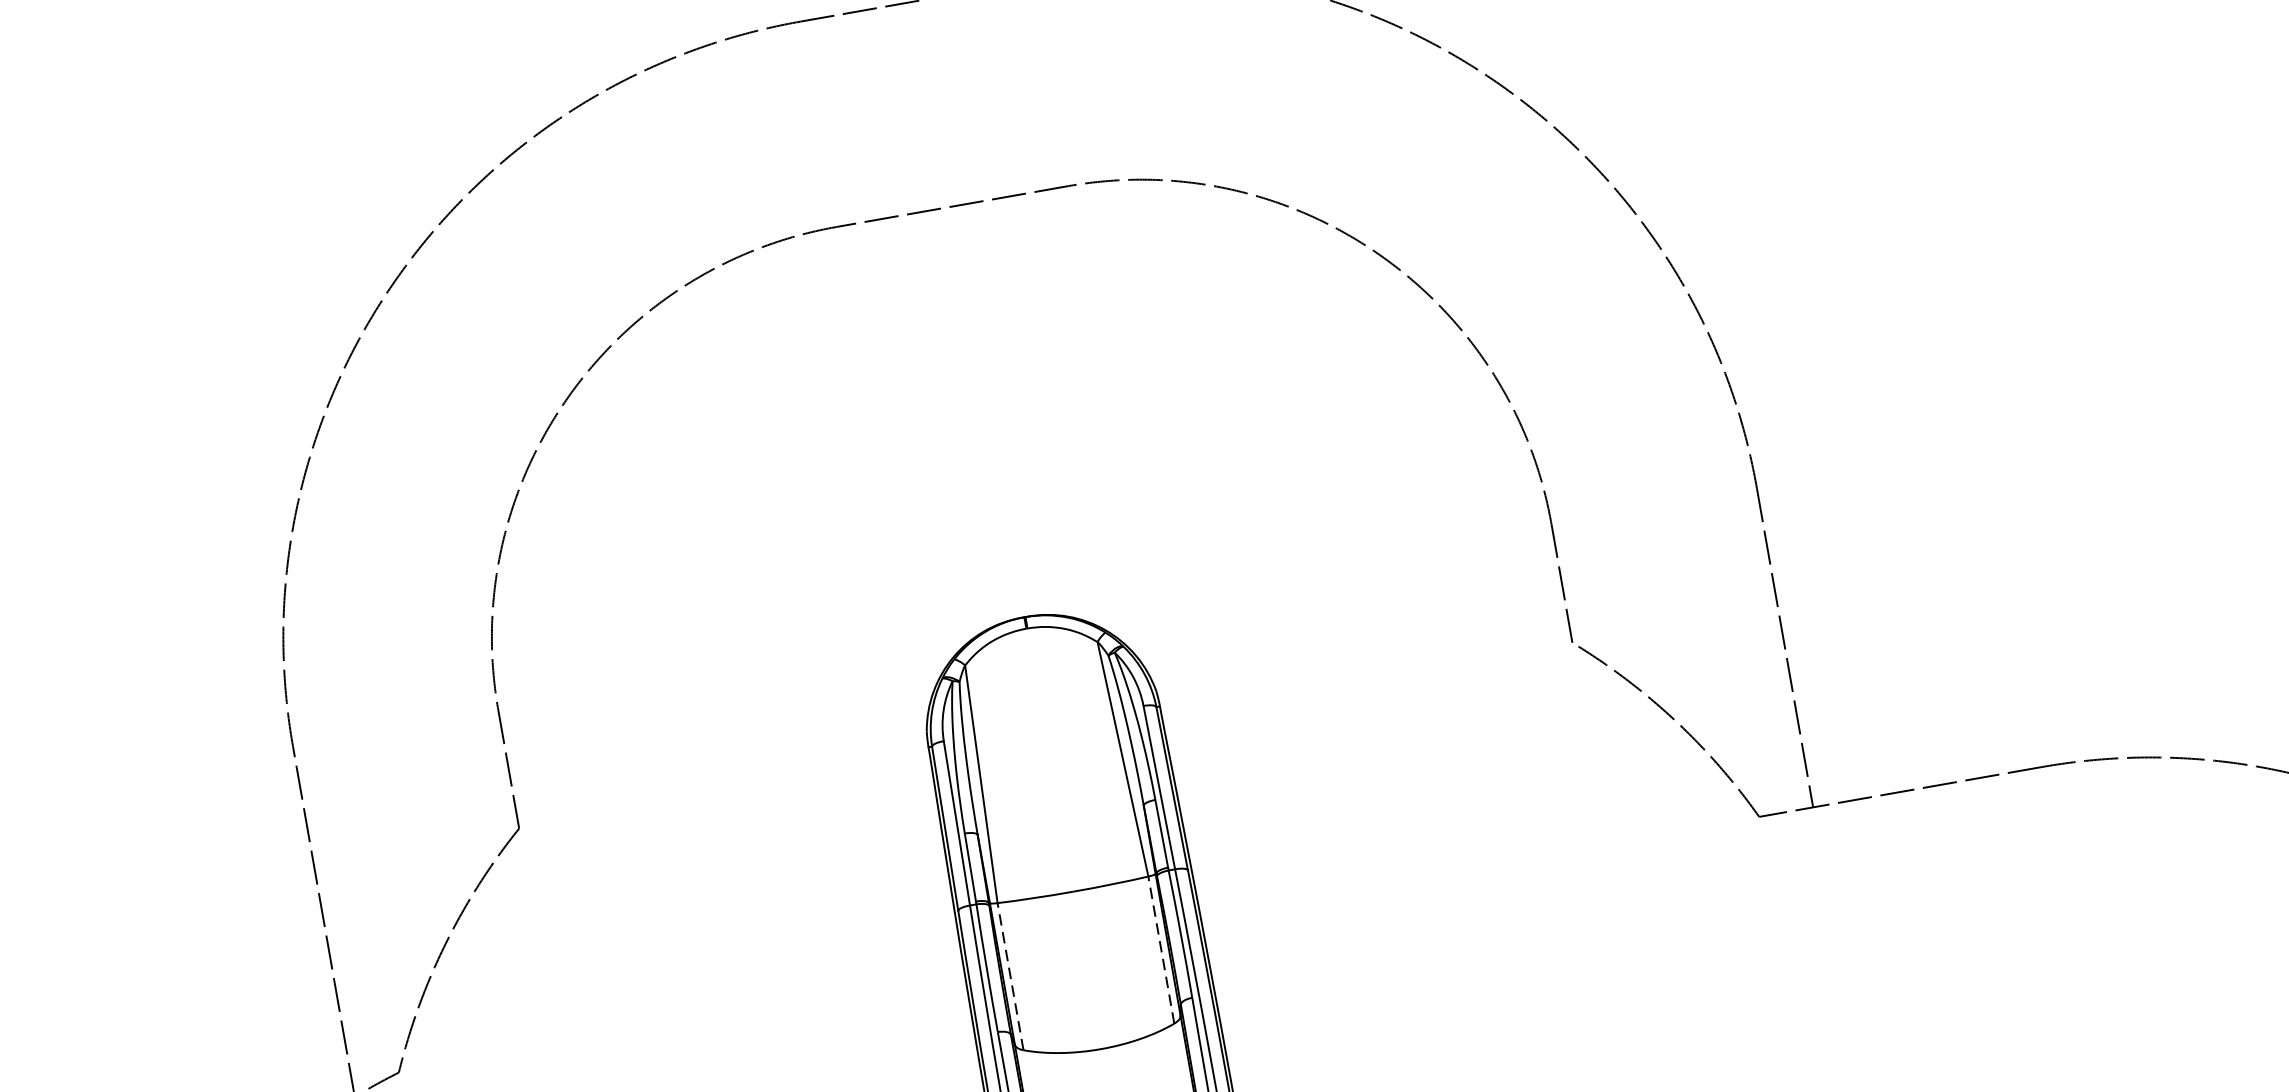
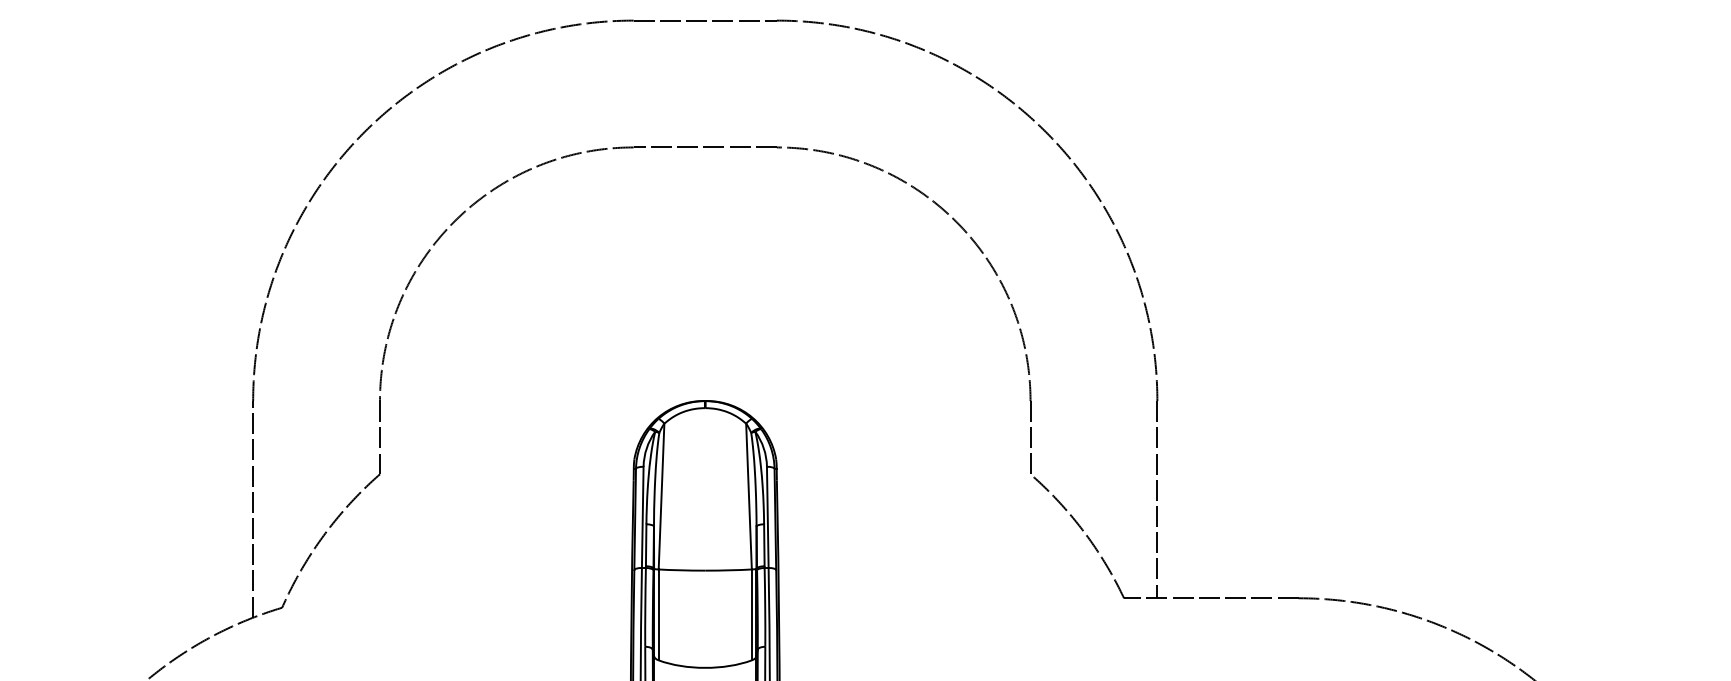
line: (1160, 949) -> (751, 614), dashed -> solid
line: (1010, 976) -> (658, 614), dashed -> solid

